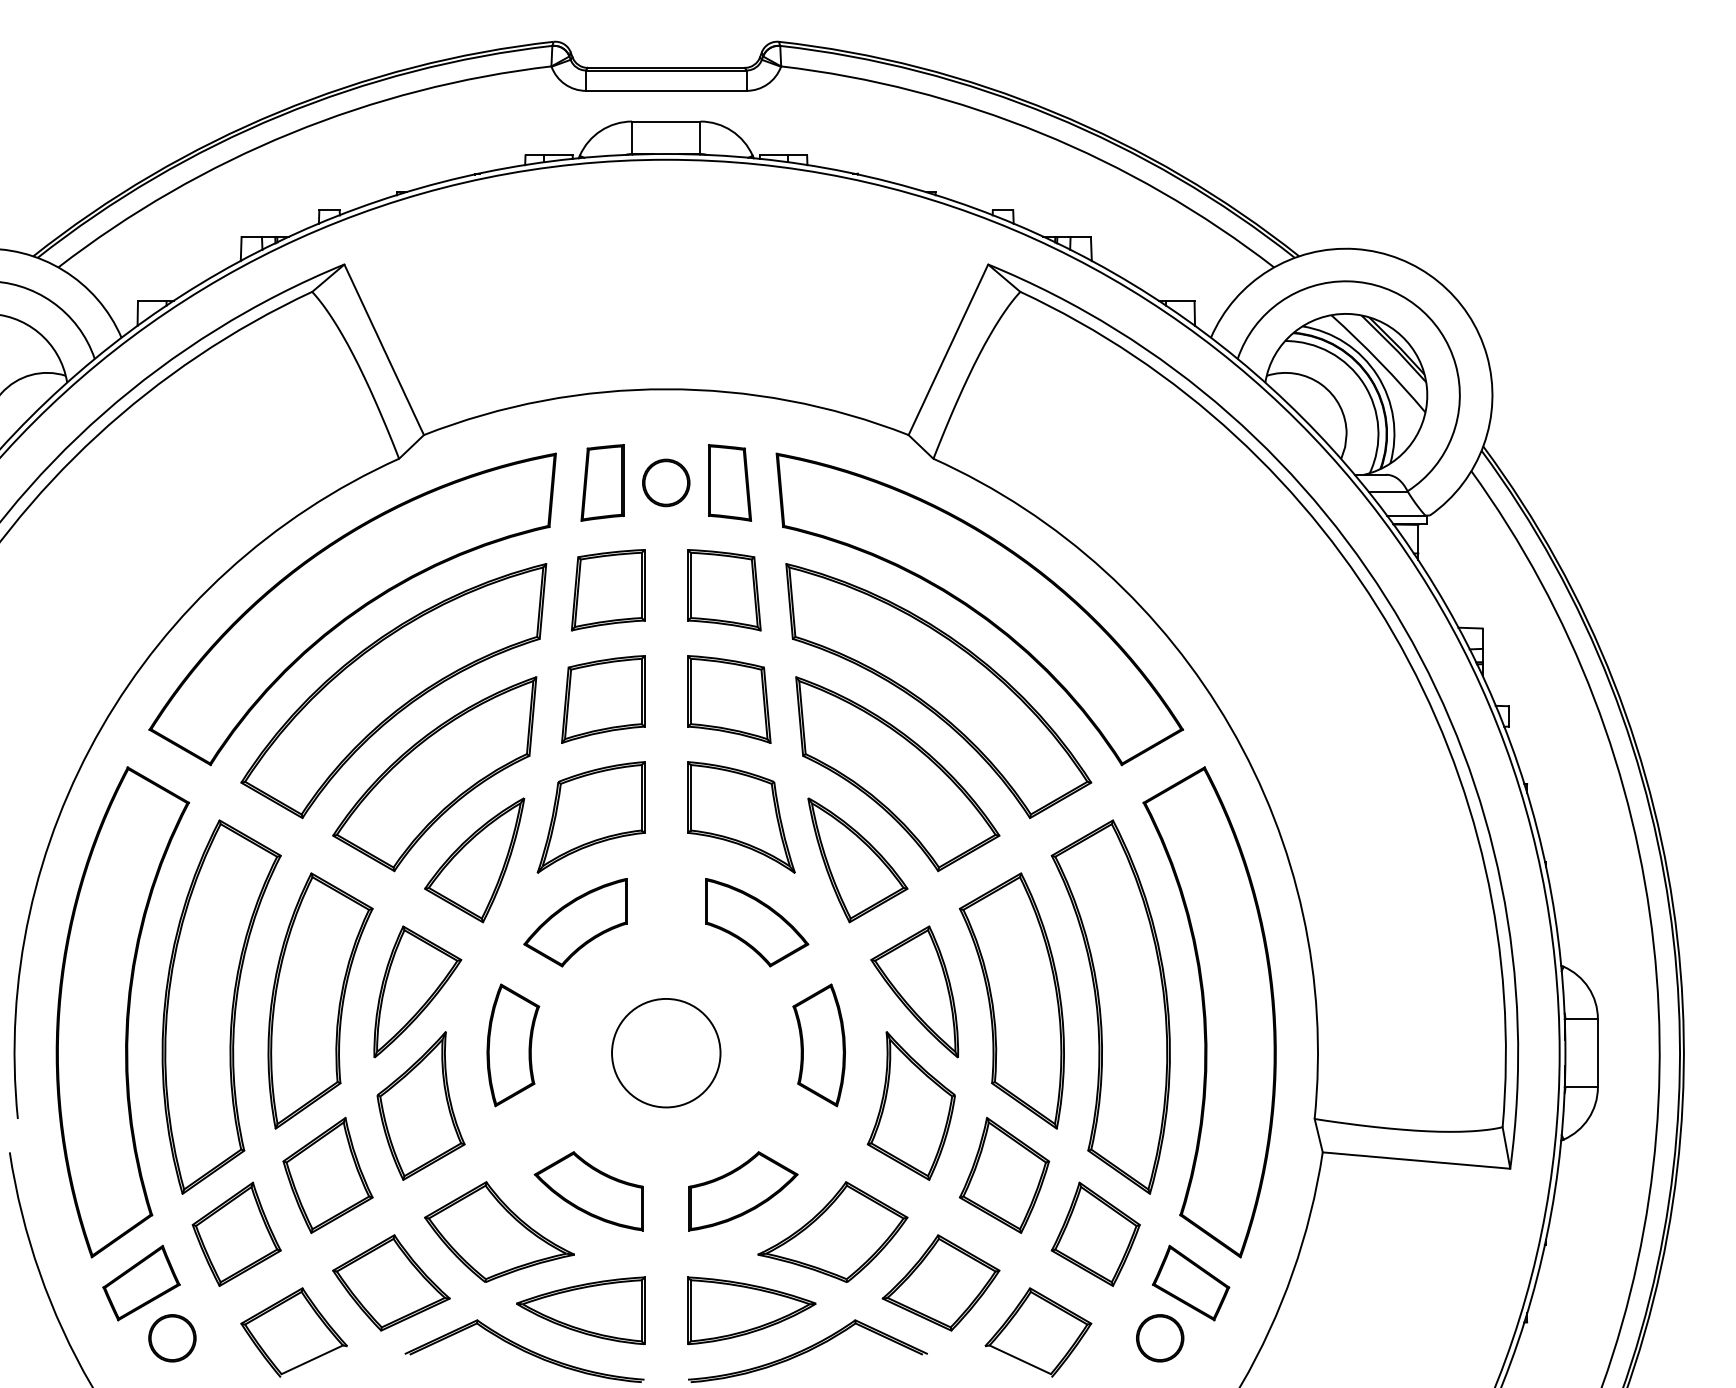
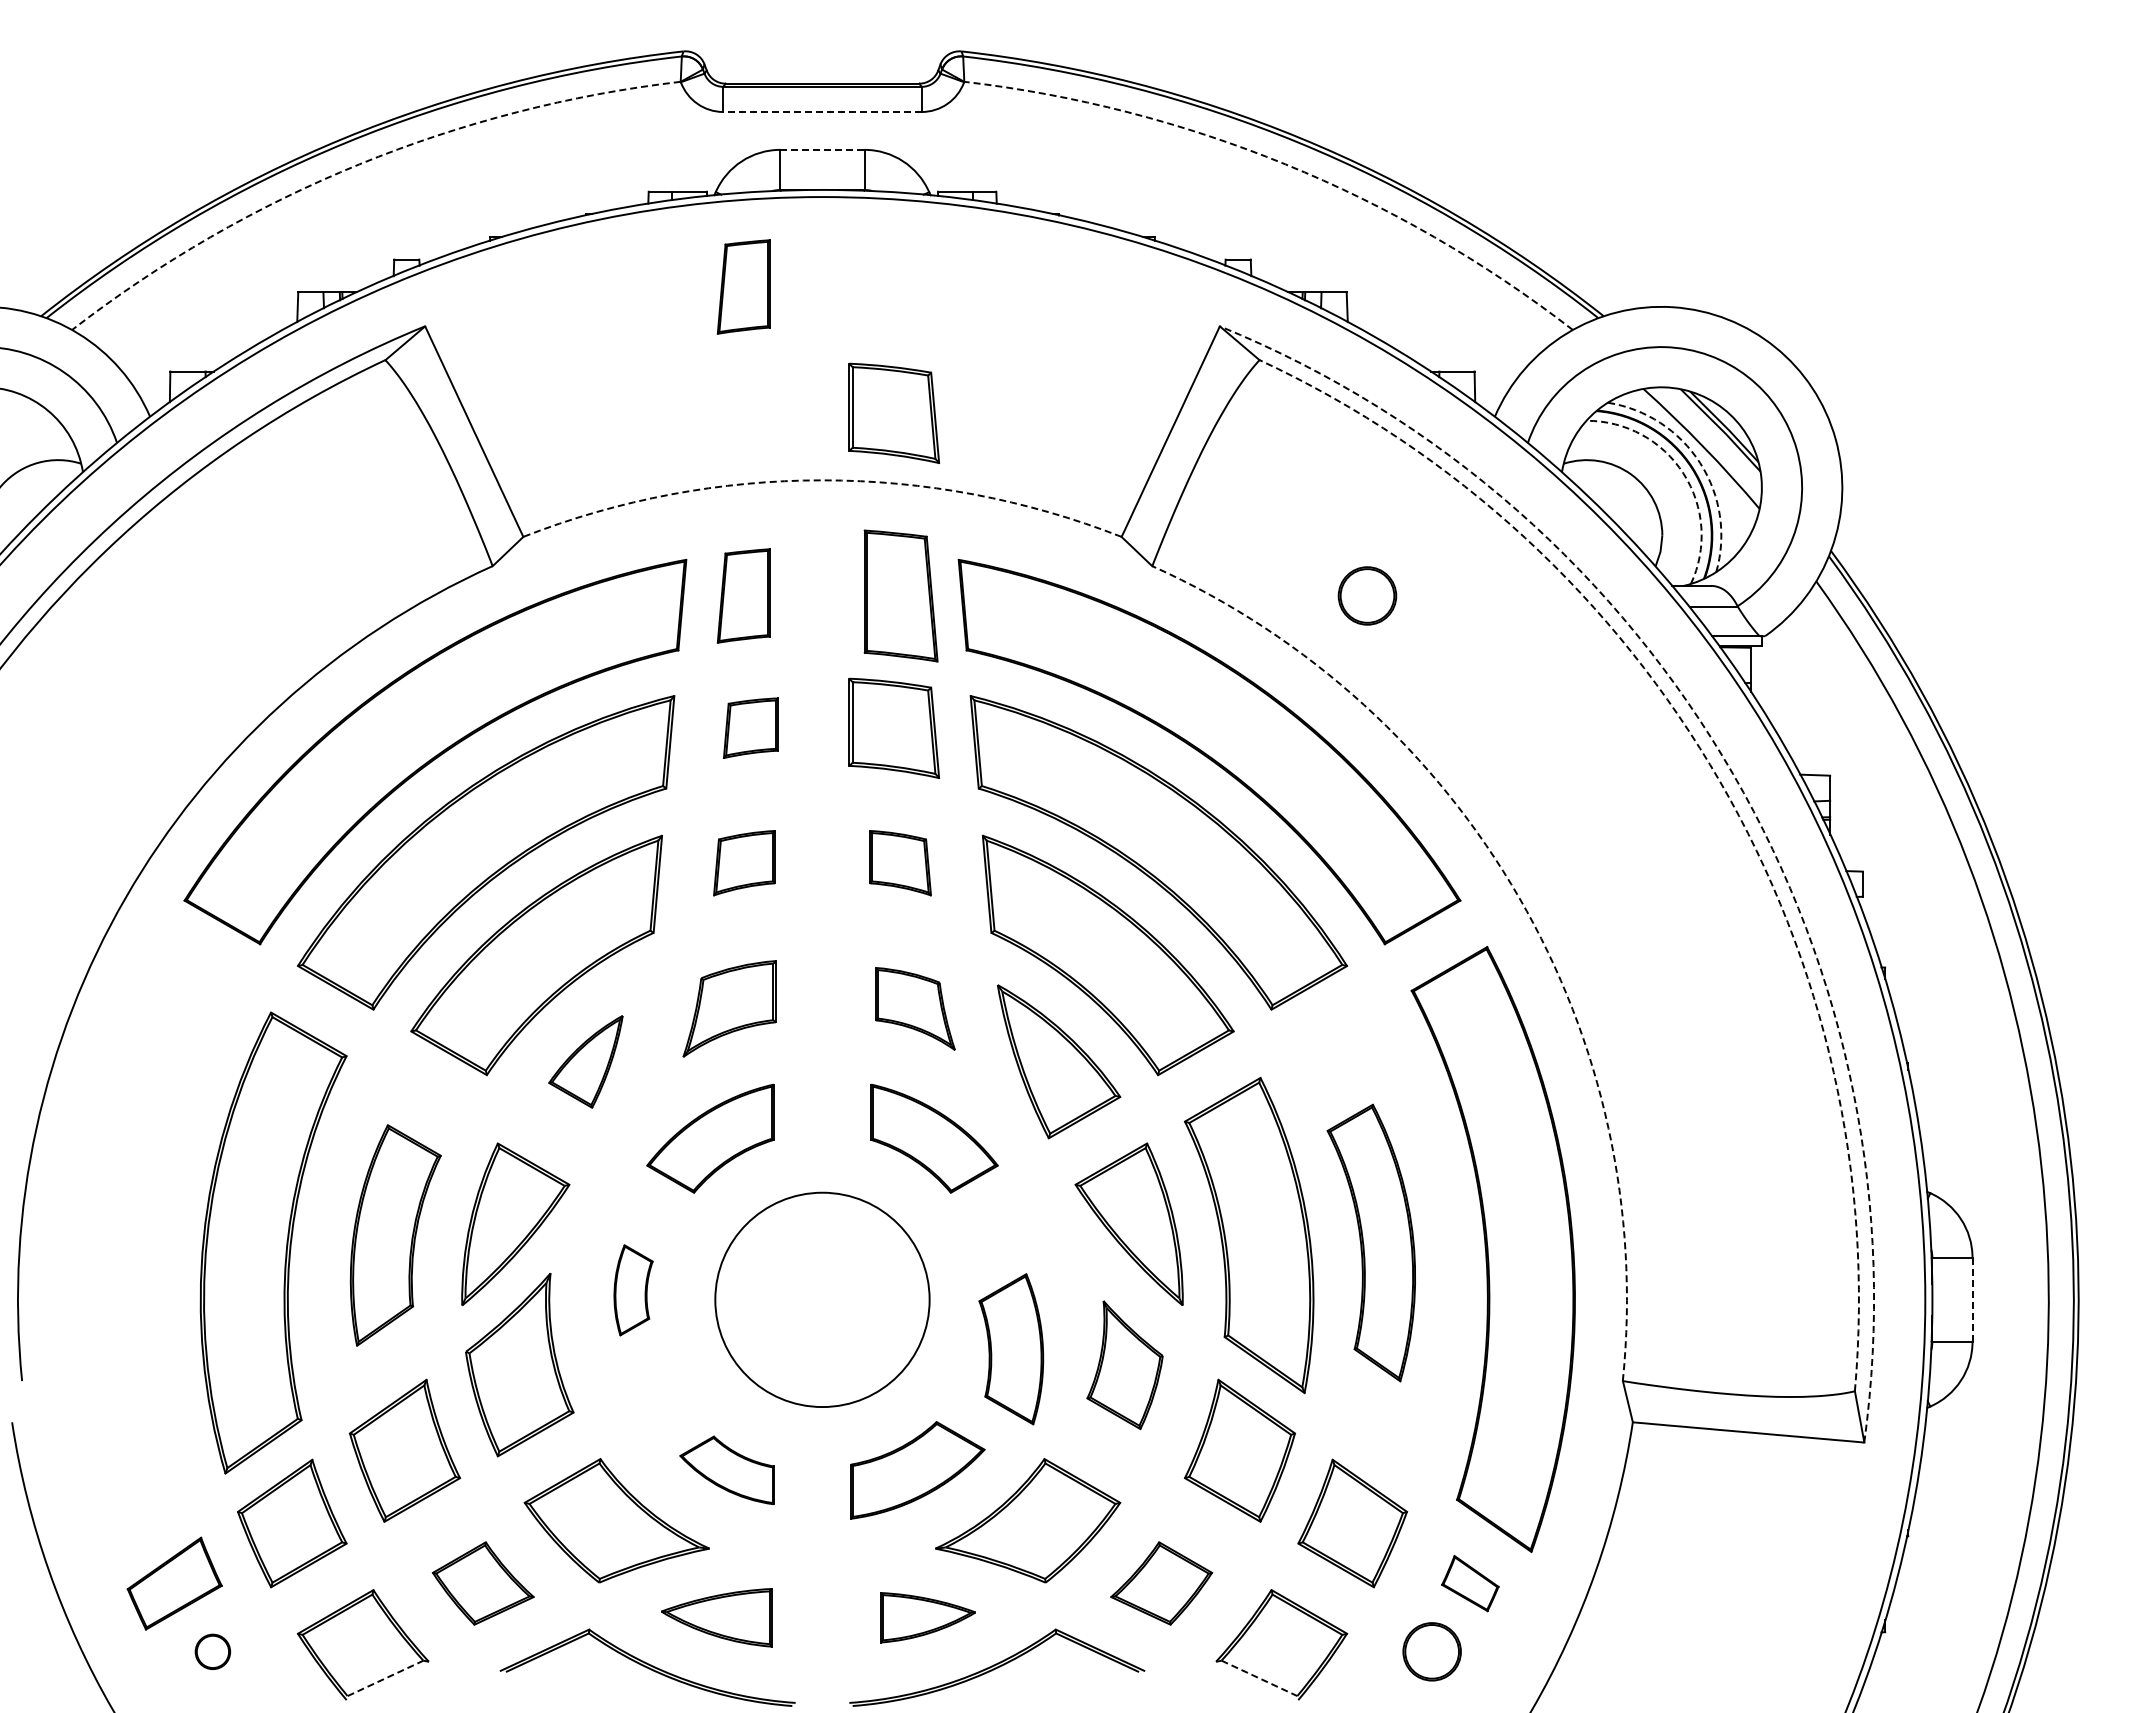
line: (665, 91) -> (821, 112), solid -> dashed
line: (667, 121) -> (823, 149), solid -> dashed
arc: (291, 133) -> (359, 164), solid -> dashed
arc: (1041, 133) -> (1285, 164), solid -> dashed
part: (602, 232) -> (743, 286), added
part: (724, 334) -> (894, 412), added
arc: (1377, 375) -> (1700, 463), solid -> dashed
arc: (1363, 383) -> (1683, 473), solid -> dashed
arc: (666, 389) -> (822, 480), solid -> dashed
part: (666, 482) -> (1367, 595), moved
part: (730, 482) -> (901, 595), size x1.4
part: (607, 589) -> (750, 727), size x0.6
arc: (1404, 627) -> (1733, 774), solid -> dashed
arc: (1393, 633) -> (1720, 781), solid -> dashed
part: (603, 698) -> (744, 862), size x0.6
part: (729, 698) -> (900, 862), size x0.6
arc: (1230, 727) -> (1519, 897), solid -> dashed
part: (590, 817) -> (729, 1008), size x0.7
part: (741, 817) -> (915, 1008), size x0.6
part: (474, 860) -> (585, 1061), size x0.6
part: (320, 1001) -> (395, 1235), size x0.7
part: (1111, 1006) -> (1371, 1242), size x0.6
part: (122, 1012) -> (151, 1249), removed
part: (513, 1045) -> (633, 1290), size x0.6
part: (819, 1045) -> (1011, 1349), moved
circle: (666, 1052) -> (822, 1299), size x1.6
line: (1597, 1053) -> (1972, 1300), solid -> dashed
part: (910, 1106) -> (1124, 1365), size x0.7
part: (588, 1191) -> (726, 1470), size x0.7
part: (391, 1282) -> (483, 1583), size x0.7
part: (940, 1282) -> (1161, 1583), size x0.7
part: (1191, 1282) -> (1470, 1583), size x0.6
part: (580, 1310) -> (716, 1617), size x0.7
part: (751, 1310) -> (927, 1617), size x0.6
part: (172, 1338) -> (212, 1651), size x0.6
line: (312, 1359) -> (385, 1678), solid -> dashed
line: (1020, 1359) -> (1259, 1678), solid -> dashed

